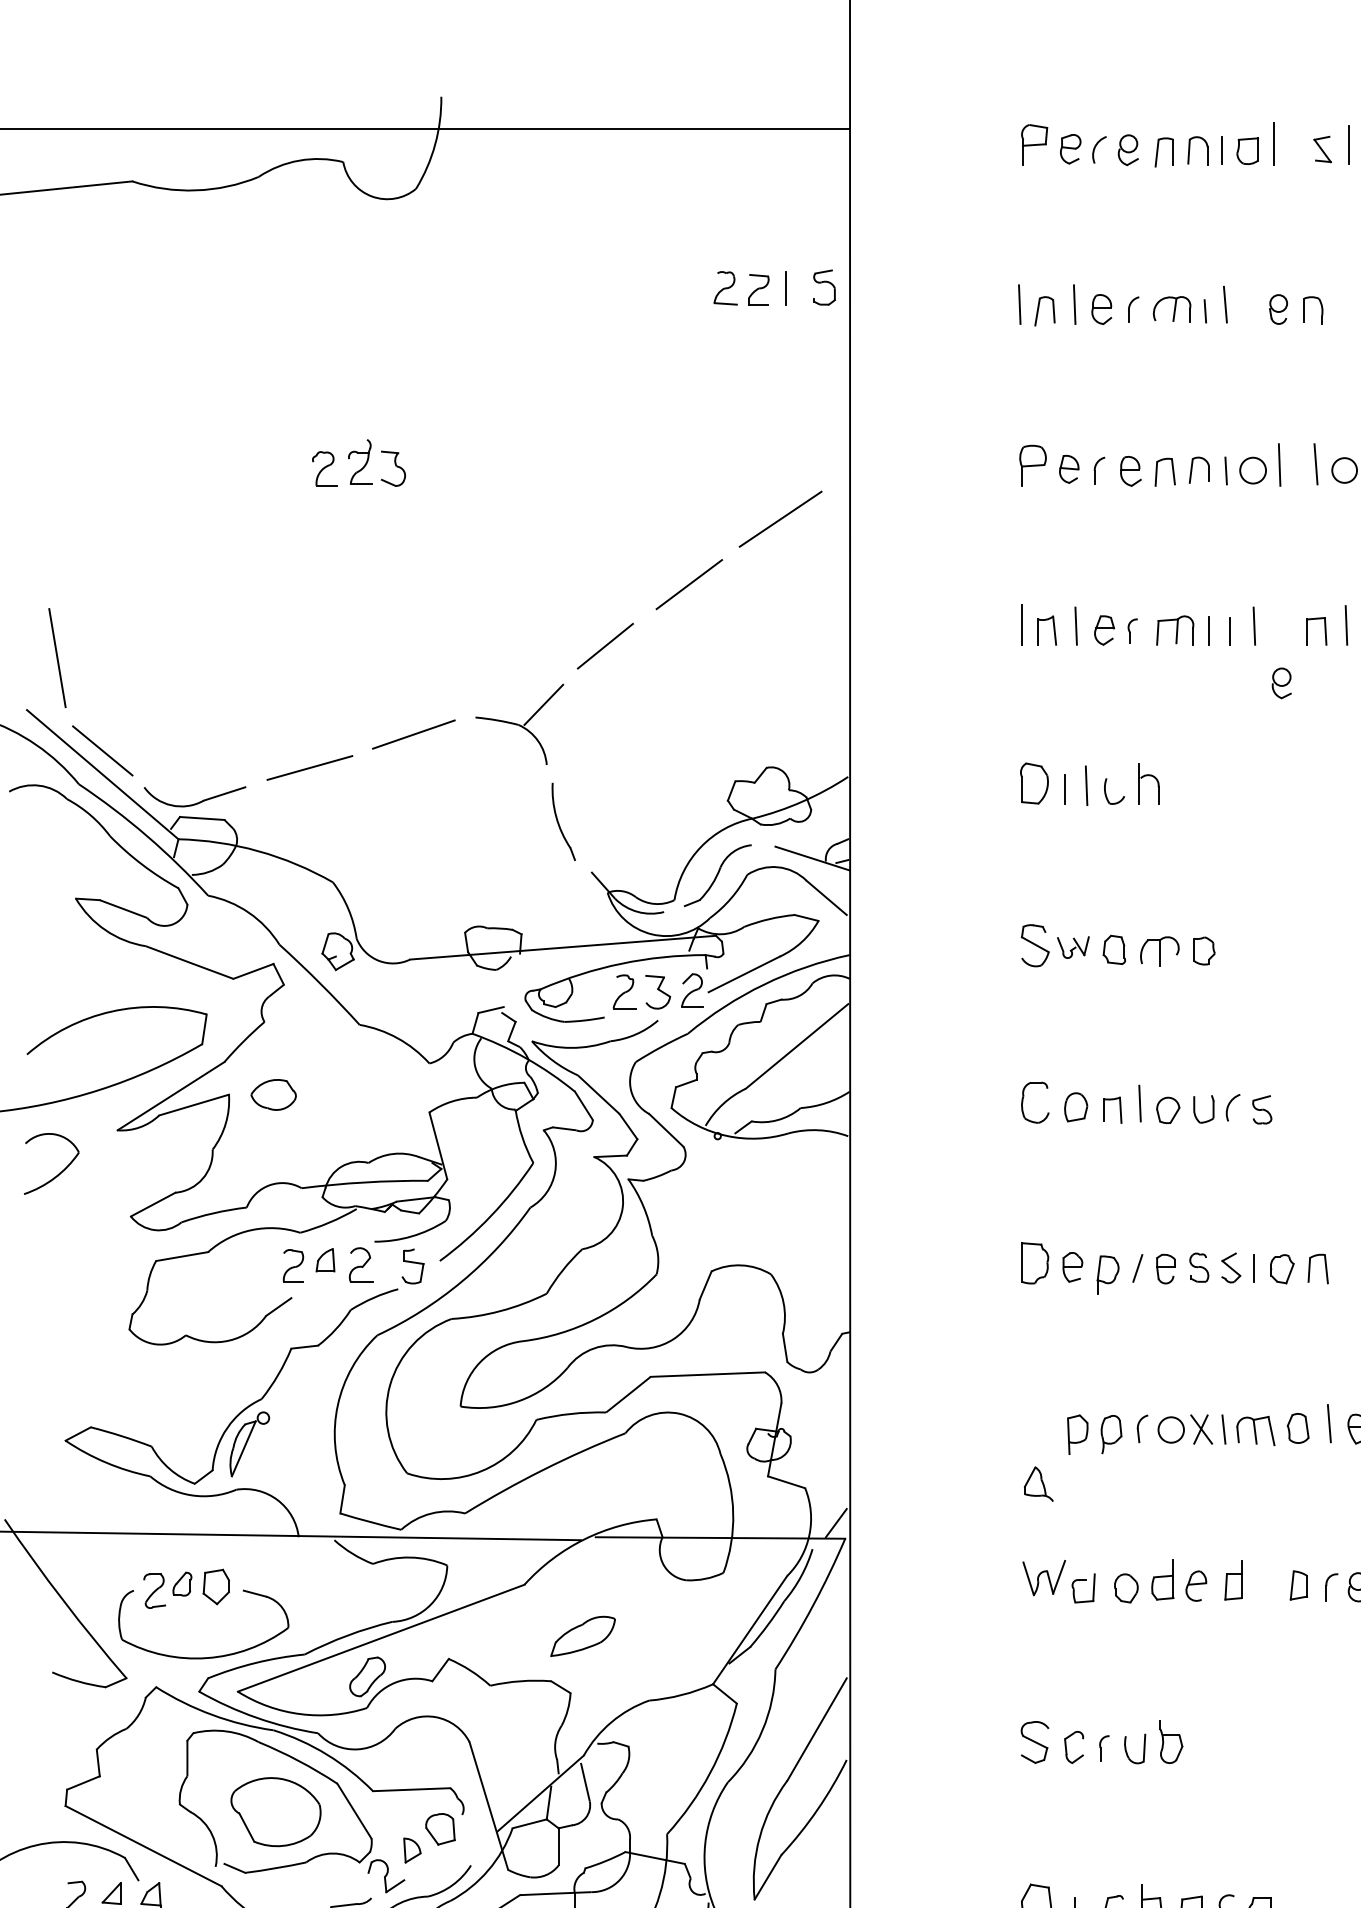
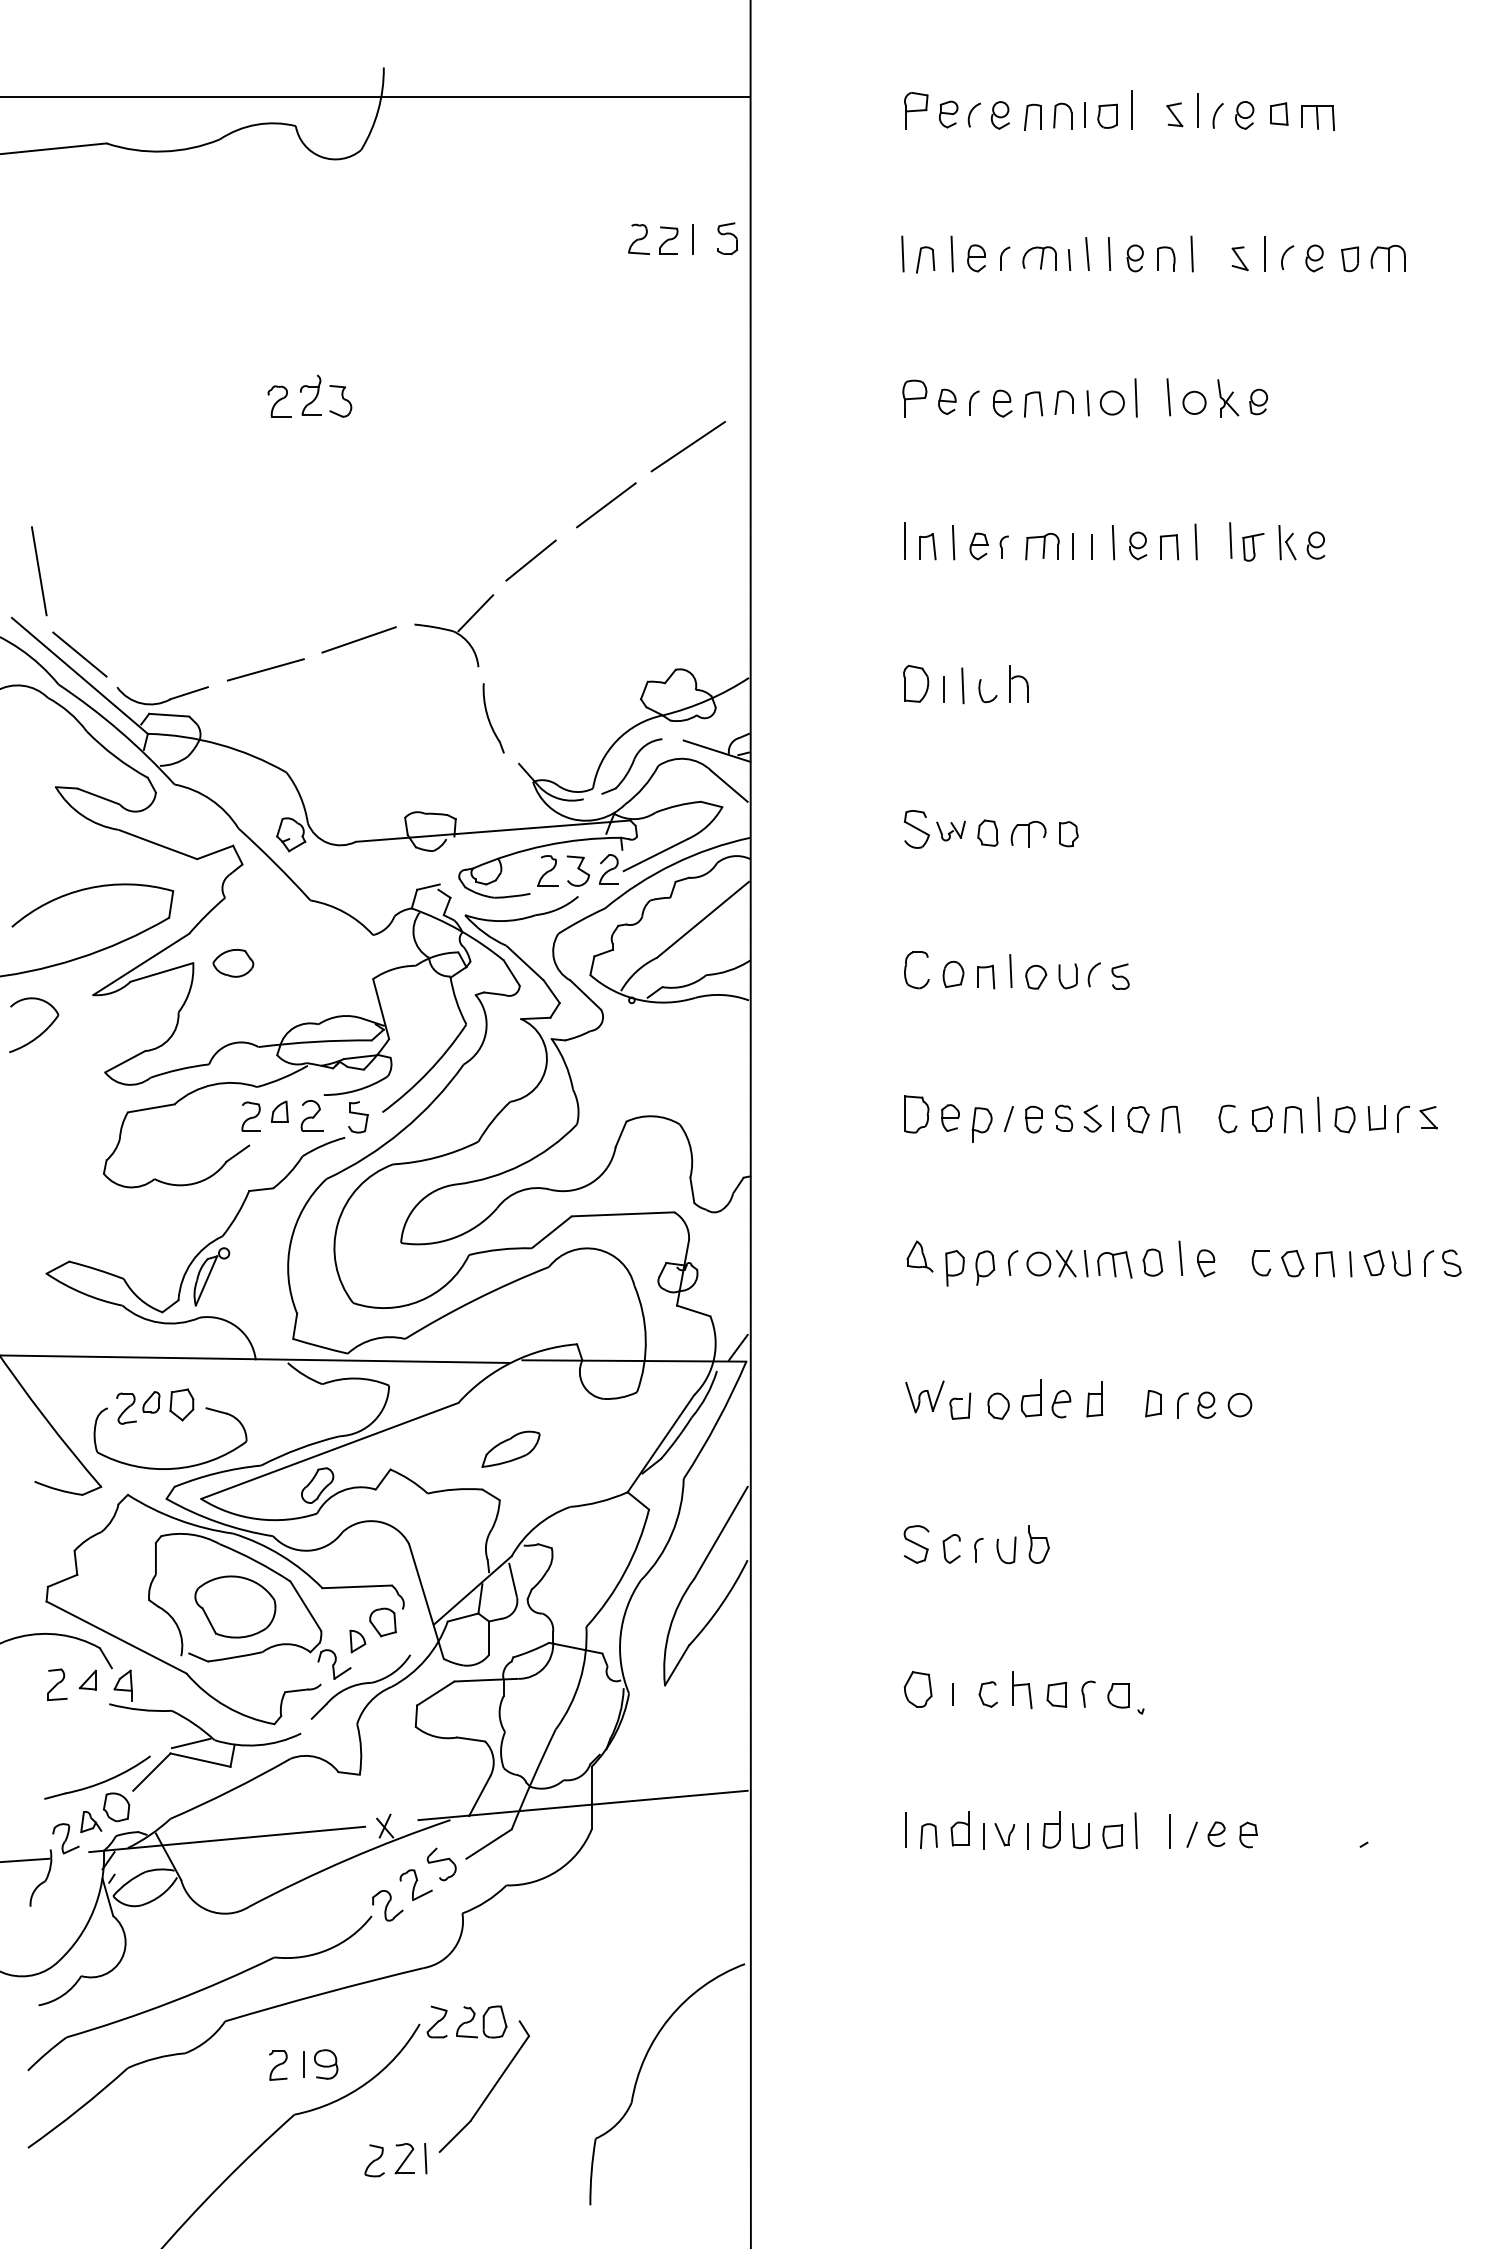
line: (1341, 304) -> (1191, 253), added
line: (1249, 305) -> (1109, 254), added
part: (1282, 682) -> (1138, 545), moved
part: (1038, 1483) -> (919, 1256), moved

